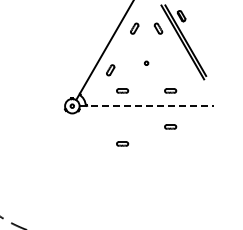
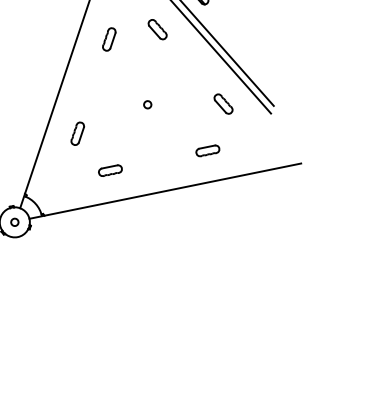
part: (182, 70) -> (223, 104), added
line: (146, 105) -> (164, 190), dashed -> solid
part: (170, 126) -> (222, 223), removed
part: (122, 143) -> (131, 277), removed

